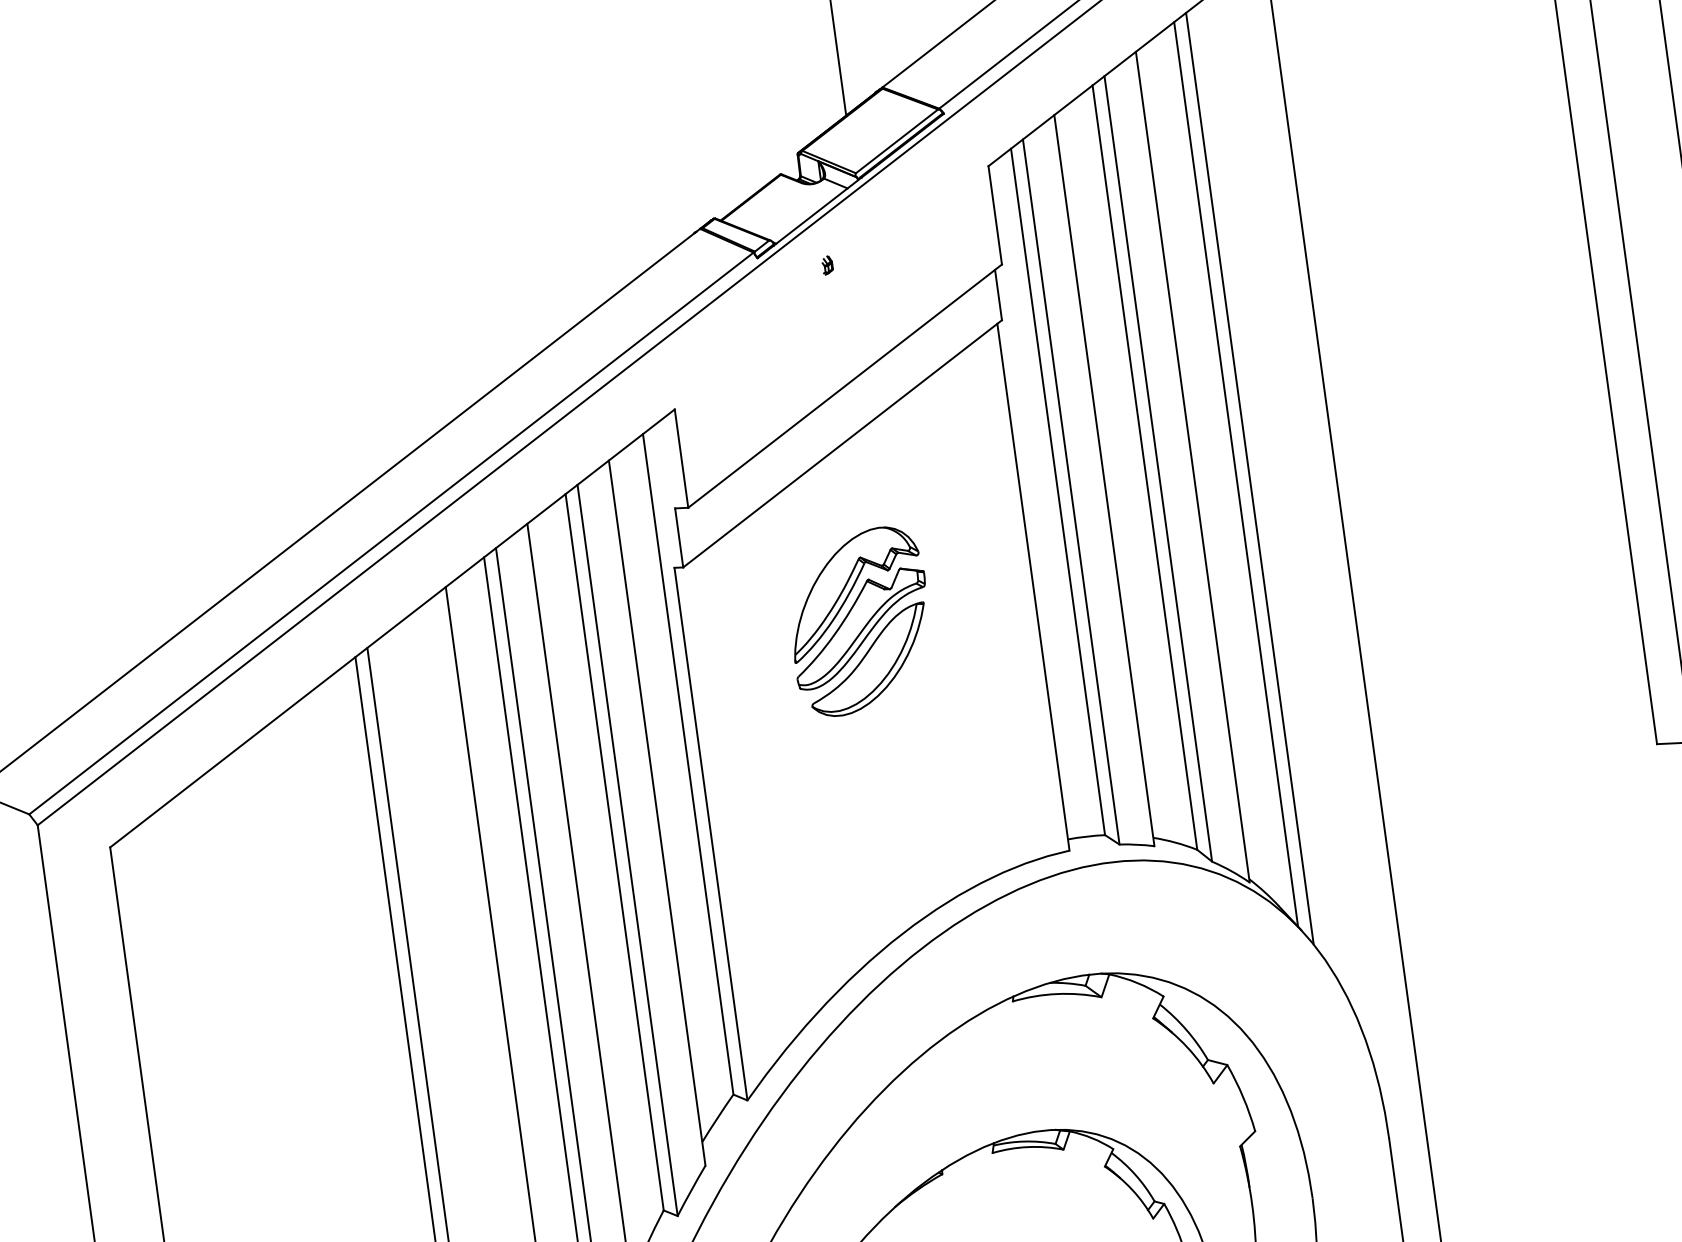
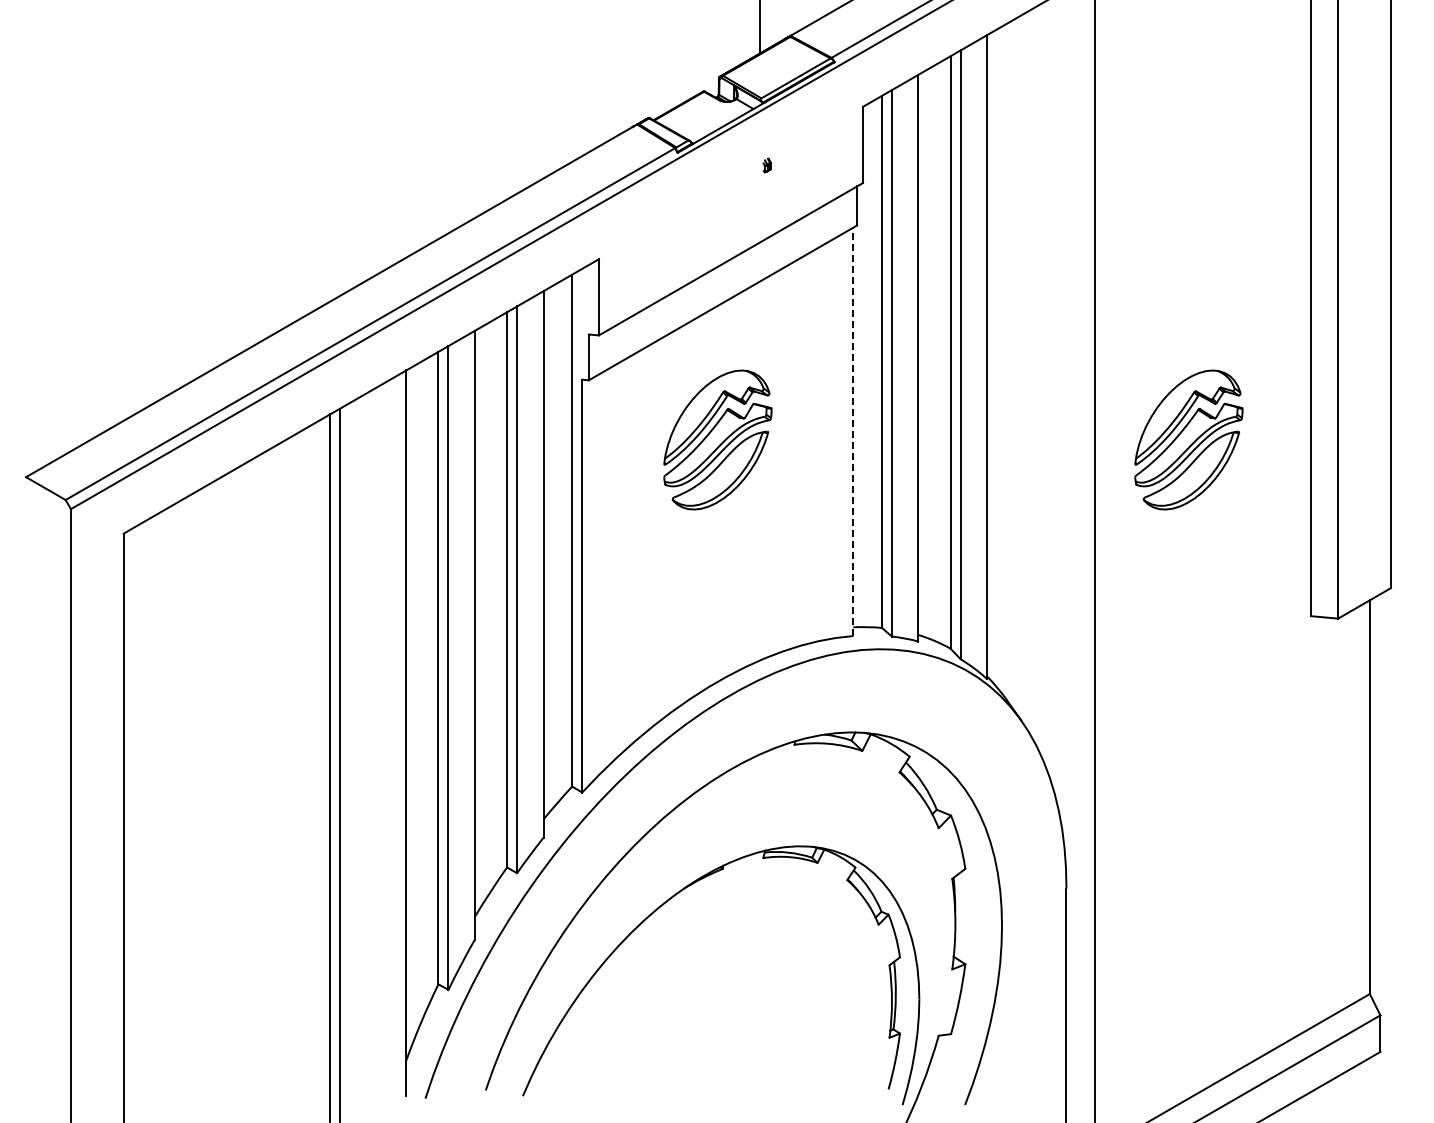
part: (826, 265) -> (766, 165), moved
line: (1236, 473) -> (1019, 366), removed
line: (1250, 478) -> (1029, 371), removed
part: (1467, 537) -> (1188, 439), added
line: (1033, 586) -> (853, 431), solid -> dashed

